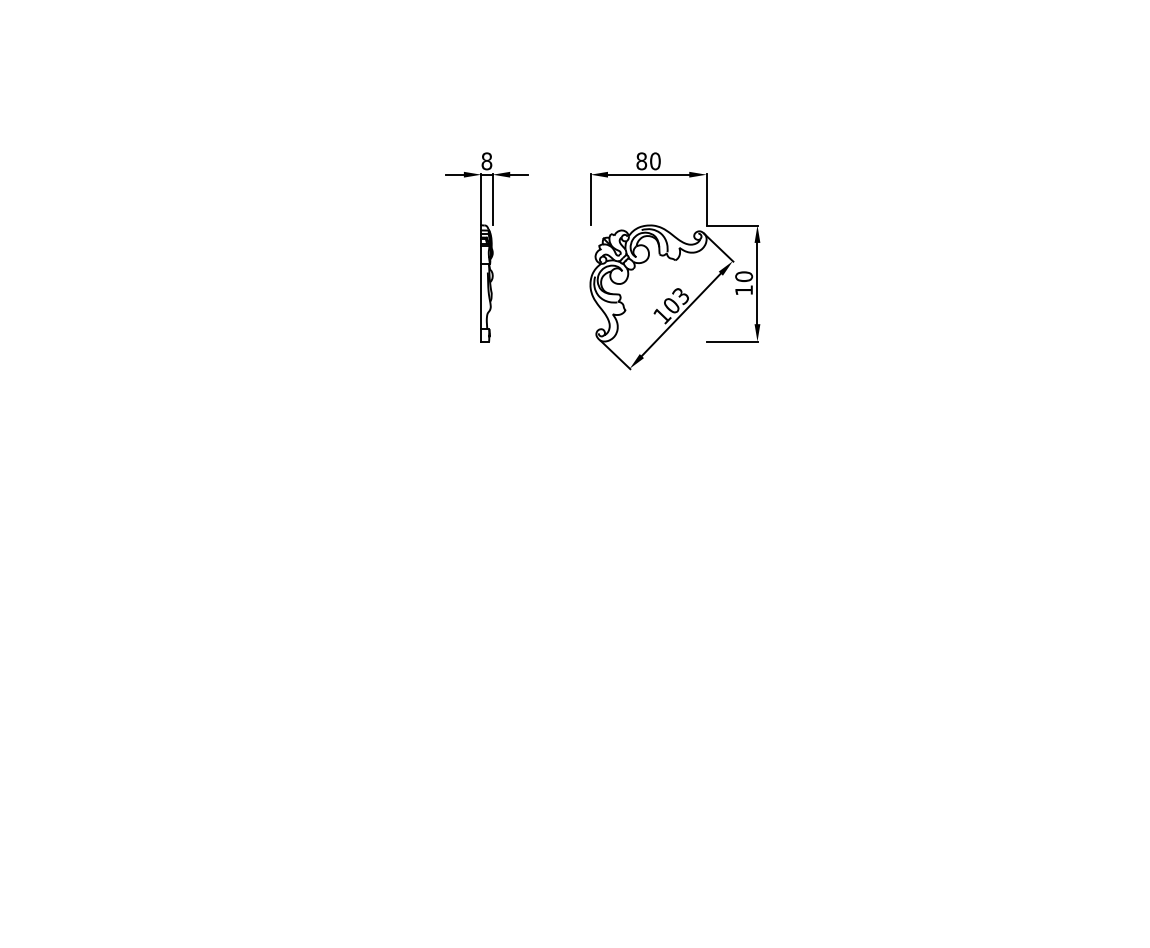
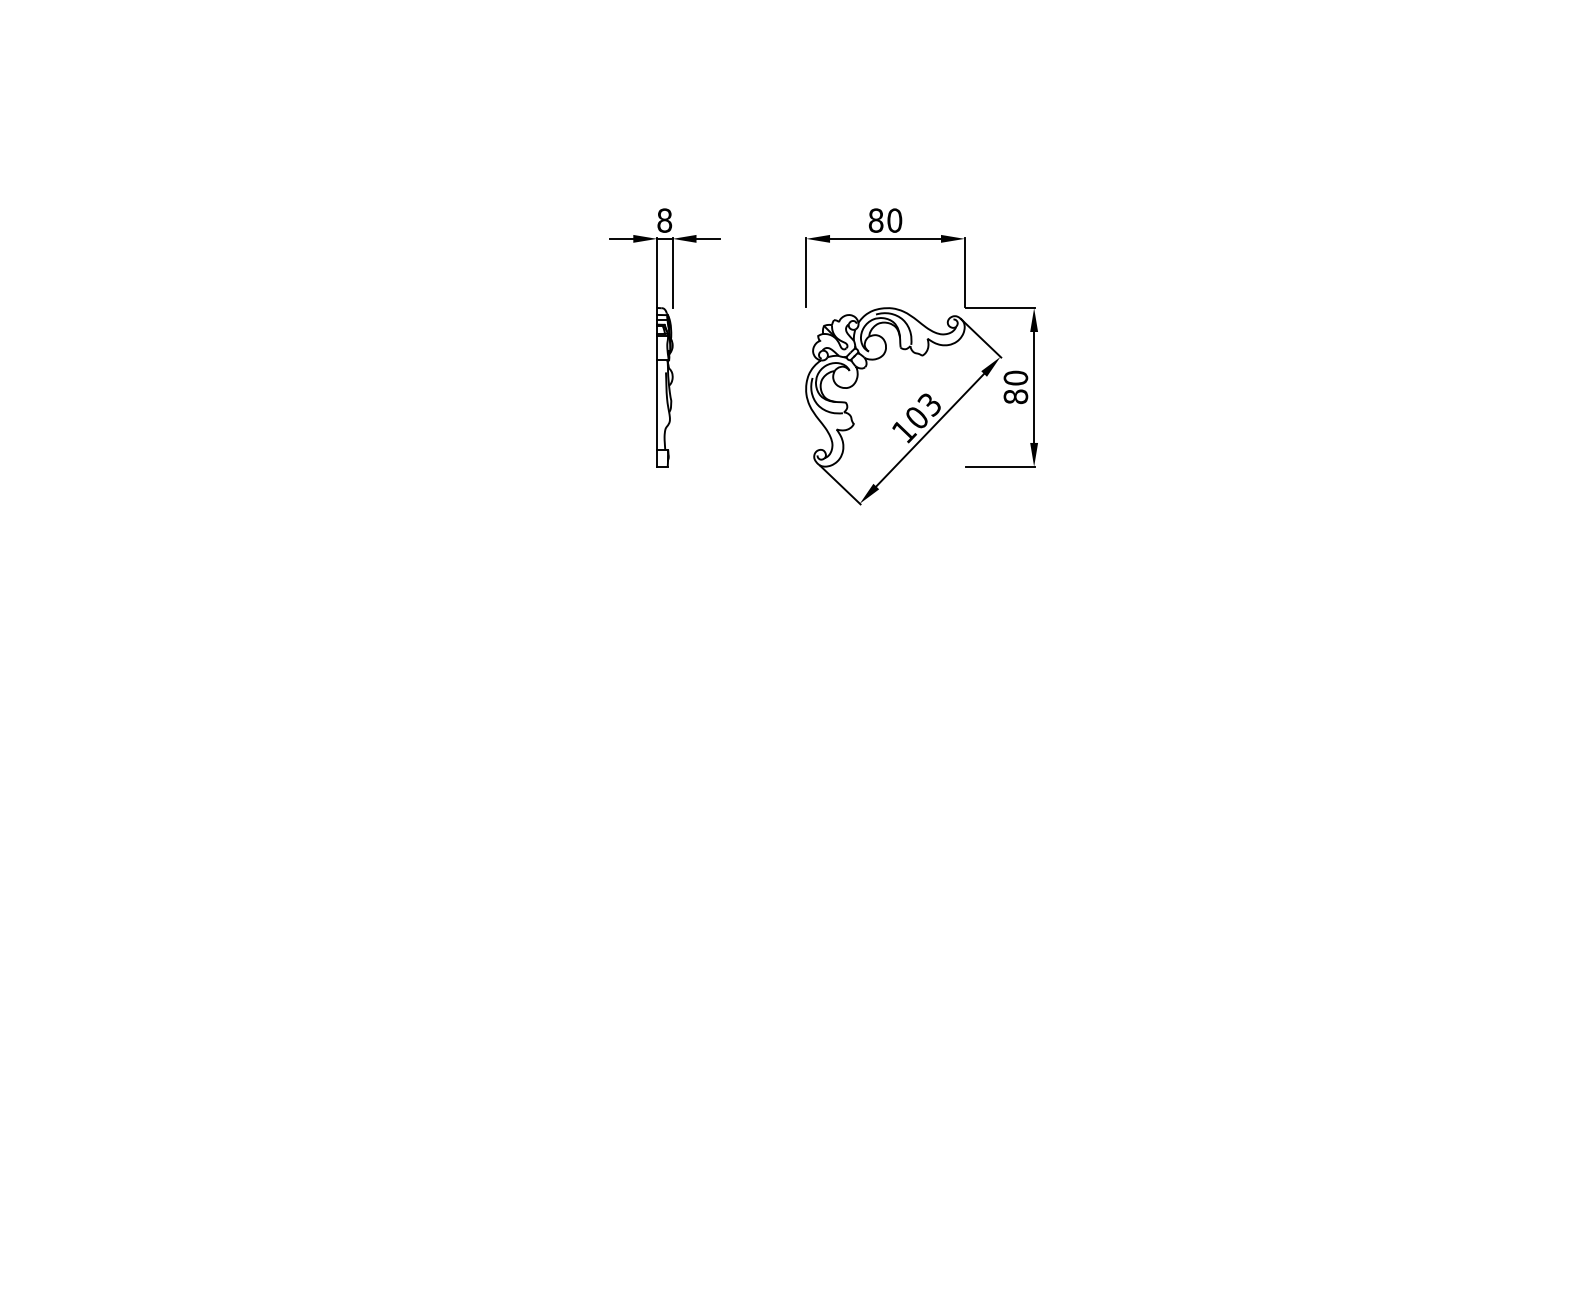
text: (743, 290) -> (1015, 396), 10 -> 80

